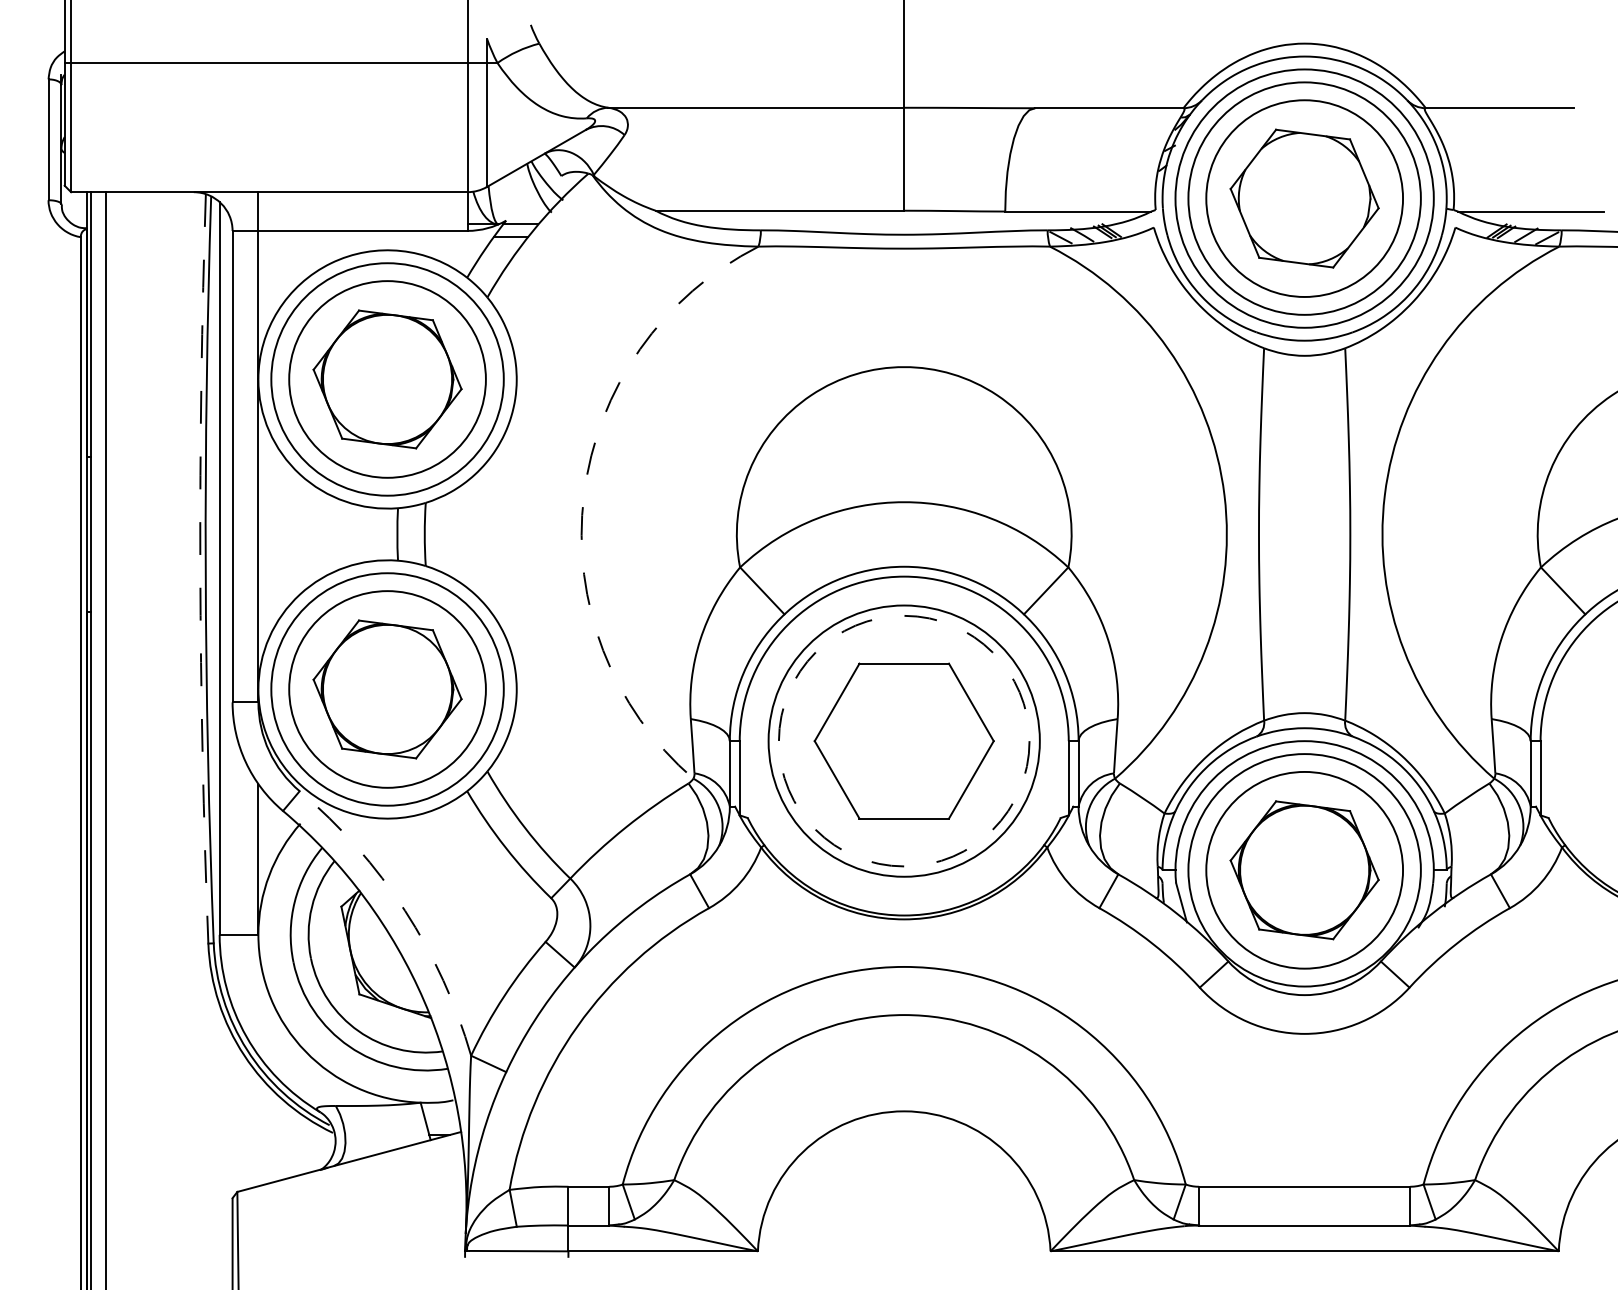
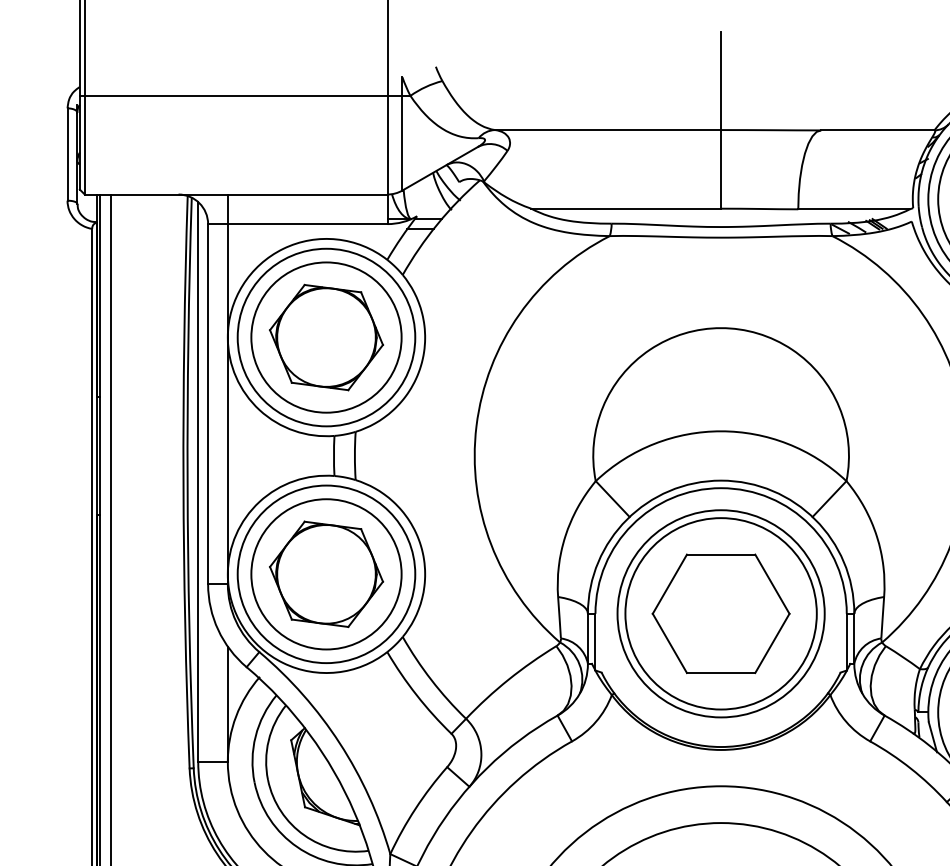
arc: (583, 495) -> (476, 426), dashed -> solid
arc: (200, 568) -> (183, 481), dashed -> solid
circle: (903, 740) -> (720, 613), dashed -> solid
arc: (405, 910) -> (340, 743), dashed -> solid

